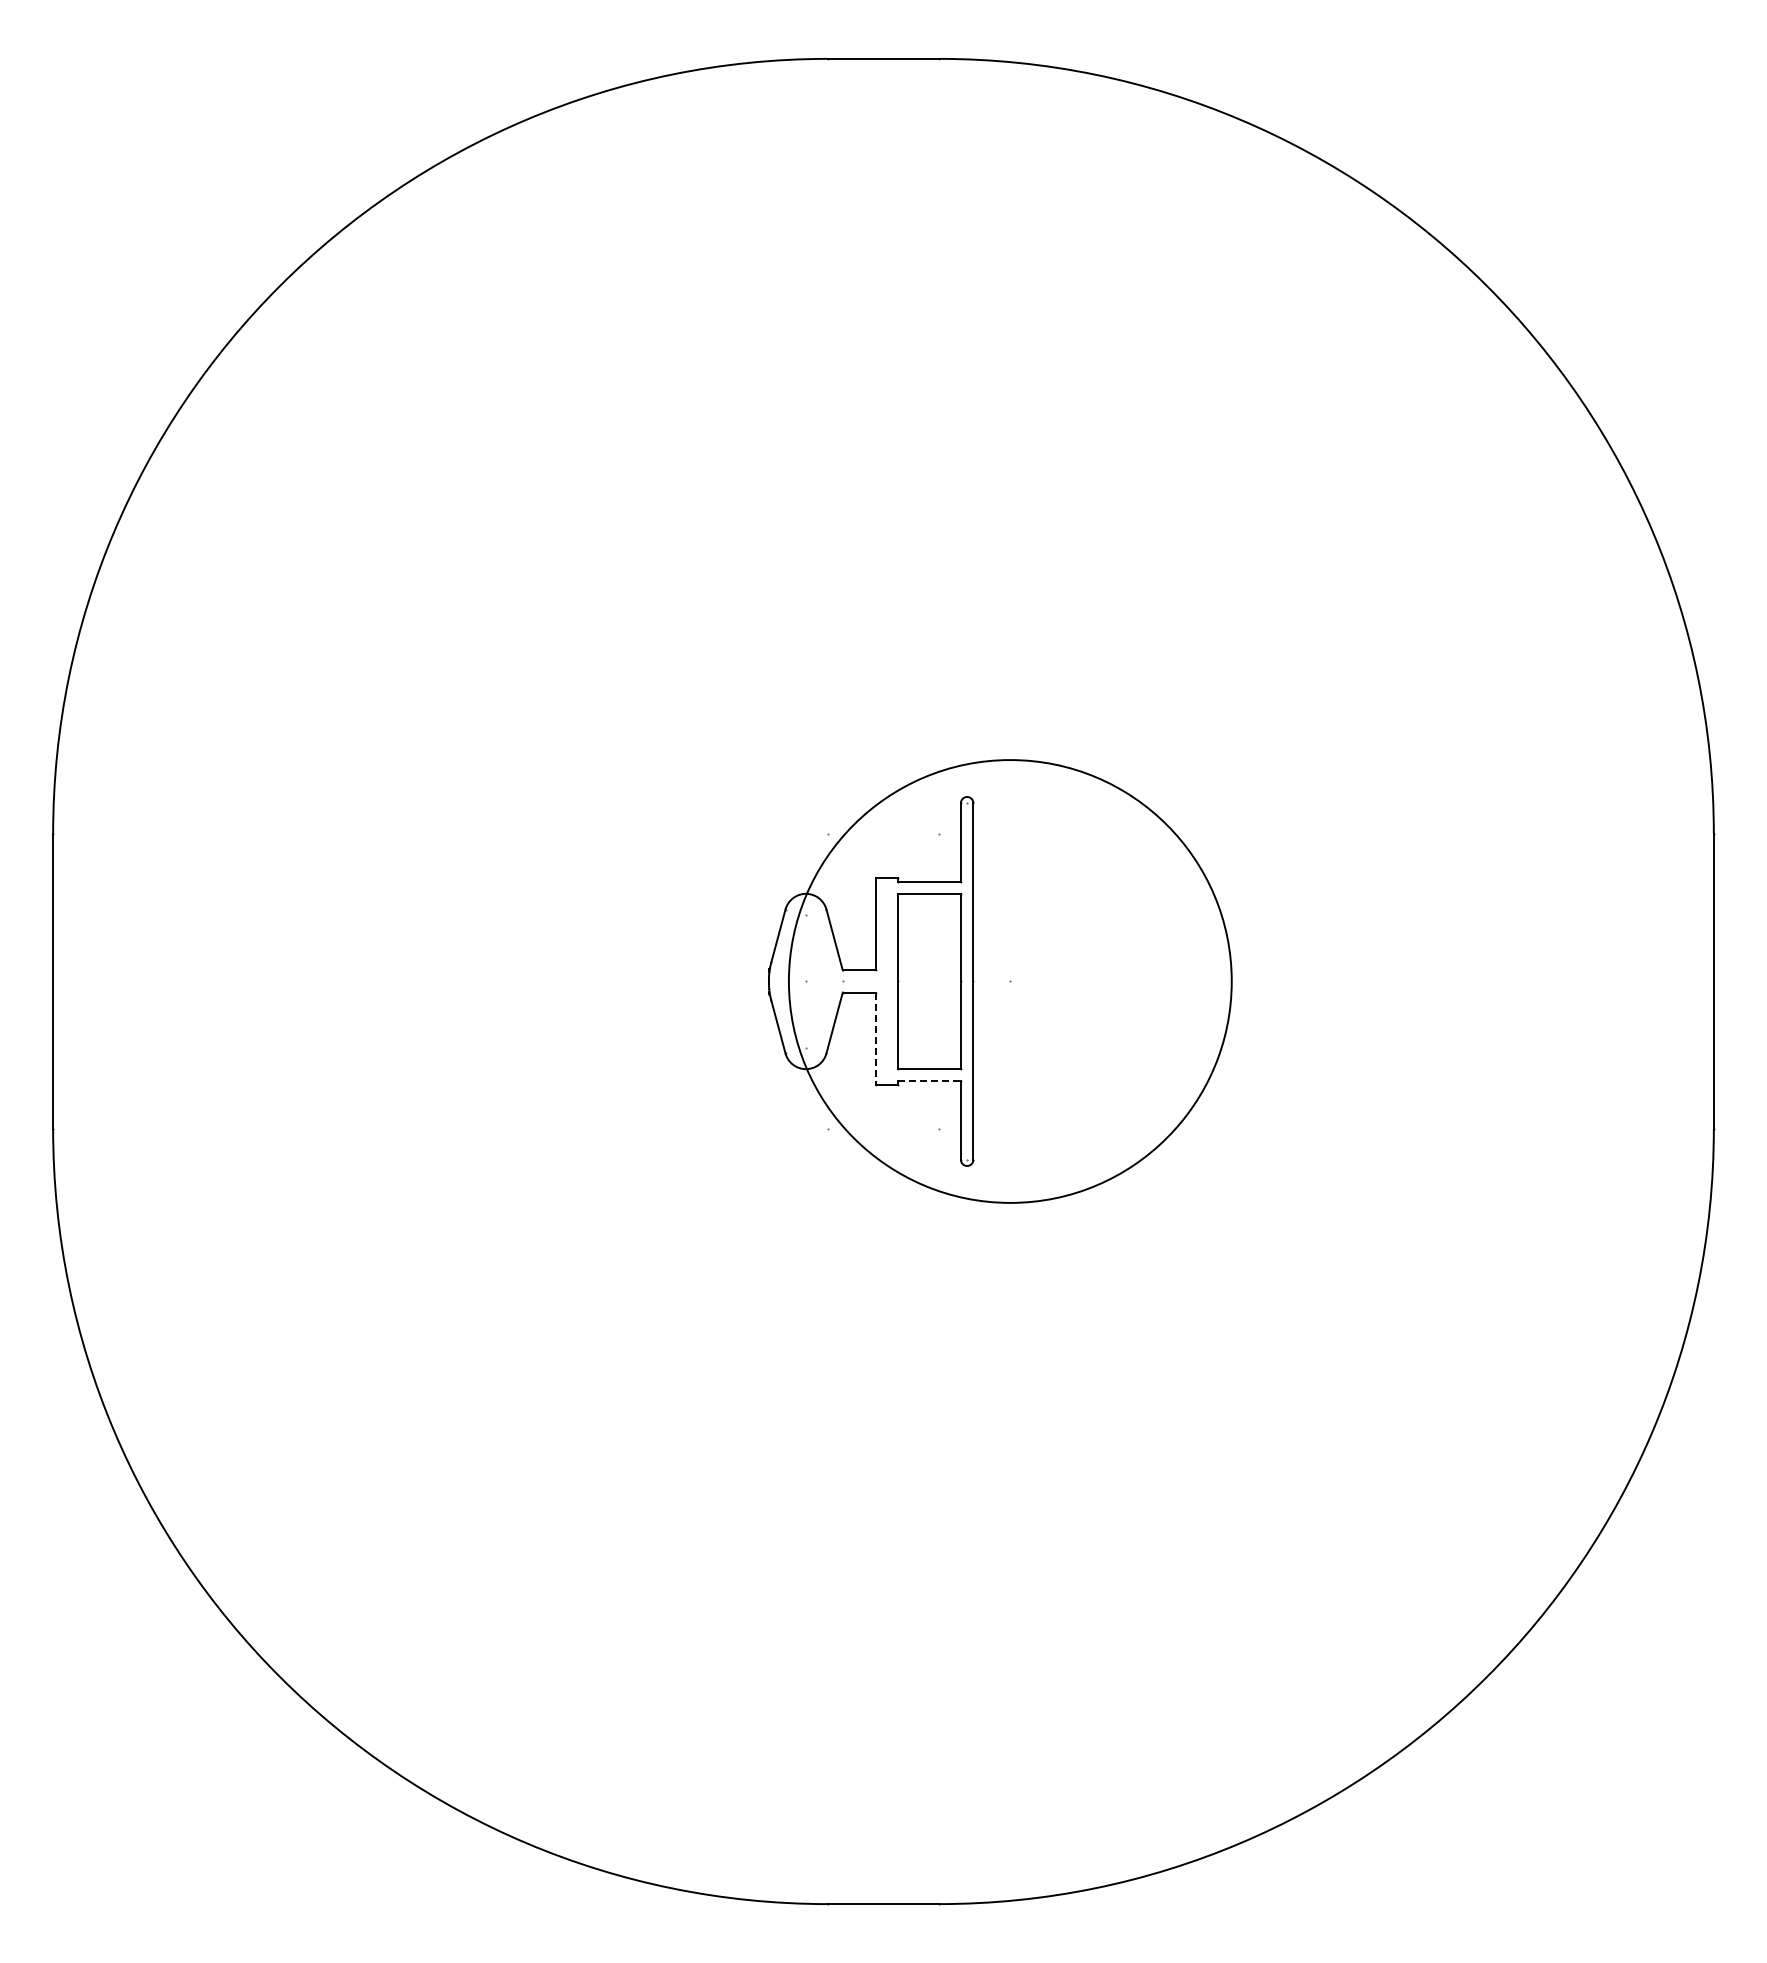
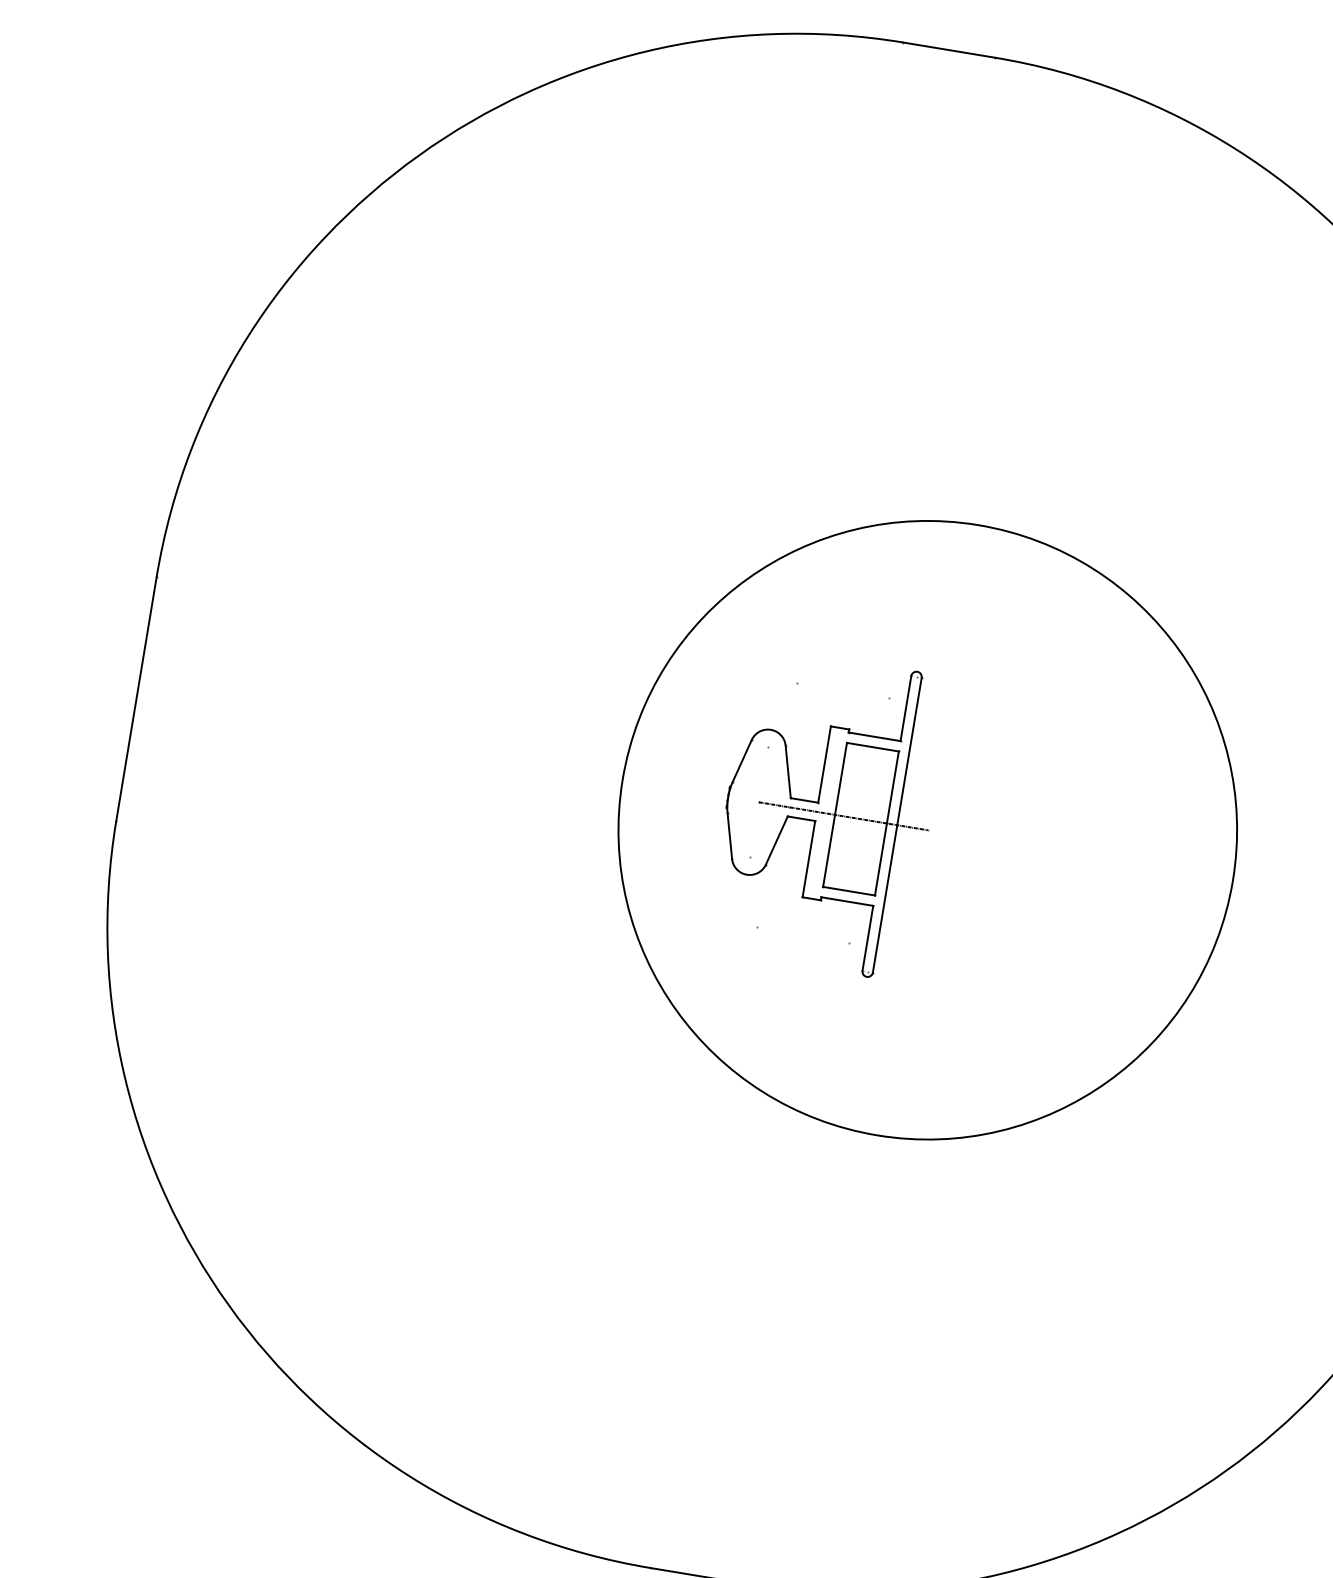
line: (908, 981) -> (843, 816), added
circle: (1010, 981) -> (927, 830), size x1.67
line: (876, 1039) -> (809, 859), dashed -> solid
line: (930, 1081) -> (848, 902), dashed -> solid

